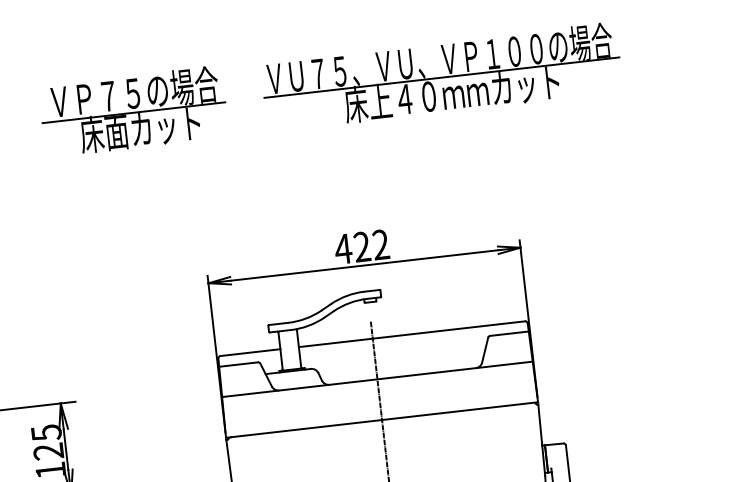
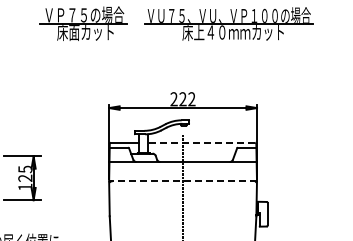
text: (344, 249) -> (174, 99), 422 -> 222
line: (411, 333) -> (201, 142), solid -> dashed
line: (383, 420) -> (183, 181), solid -> dashed

